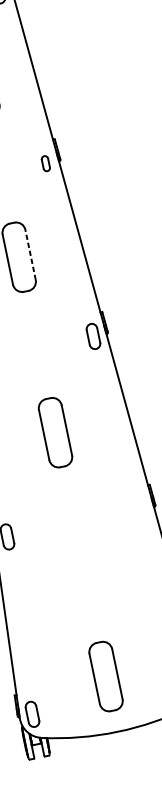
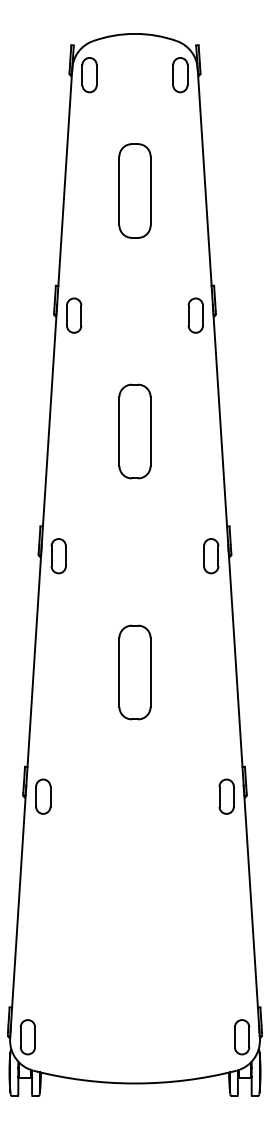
part: (45, 163) -> (195, 315), size x1.67
line: (30, 254) -> (150, 431), dashed -> solid
part: (140, 509) -> (226, 796), added
part: (105, 676) -> (134, 1007), removed

